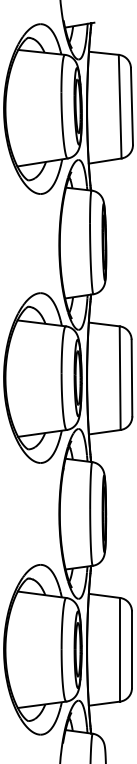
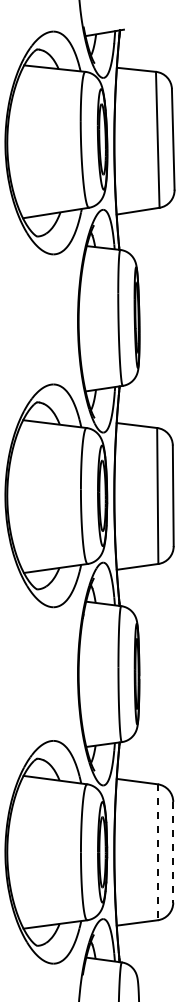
line: (119, 649) -> (157, 852), solid -> dashed
line: (132, 649) -> (173, 852), solid -> dashed

